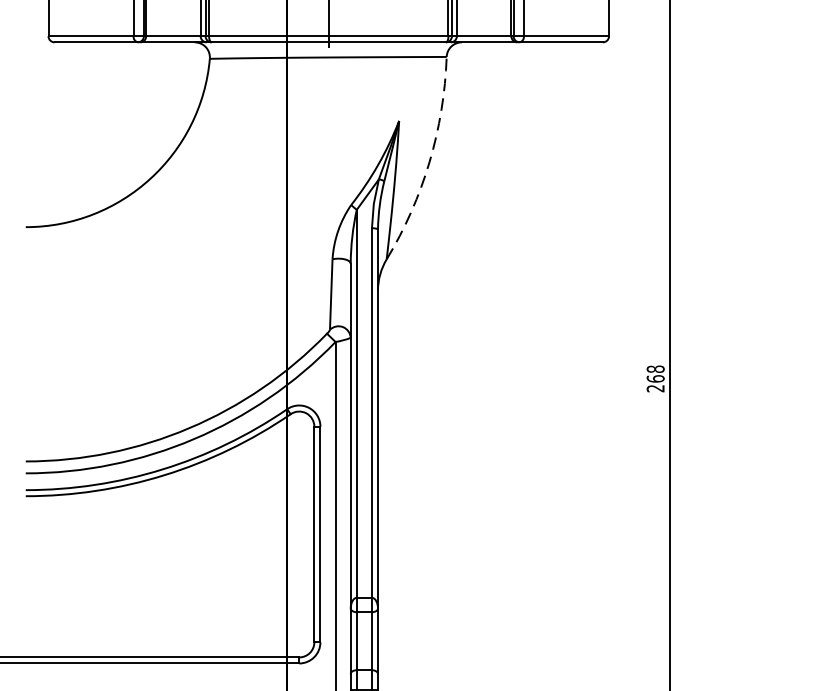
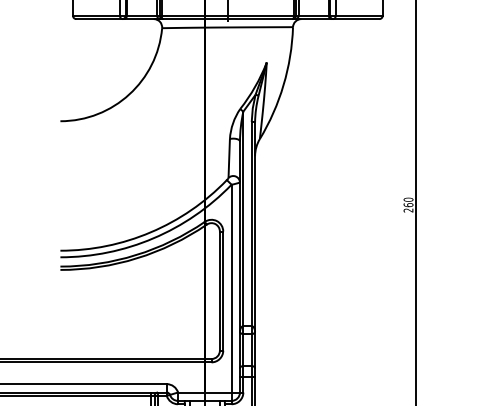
arc: (429, 162) -> (283, 85), dashed -> solid
text: (655, 368) -> (408, 199), 268 -> 260

